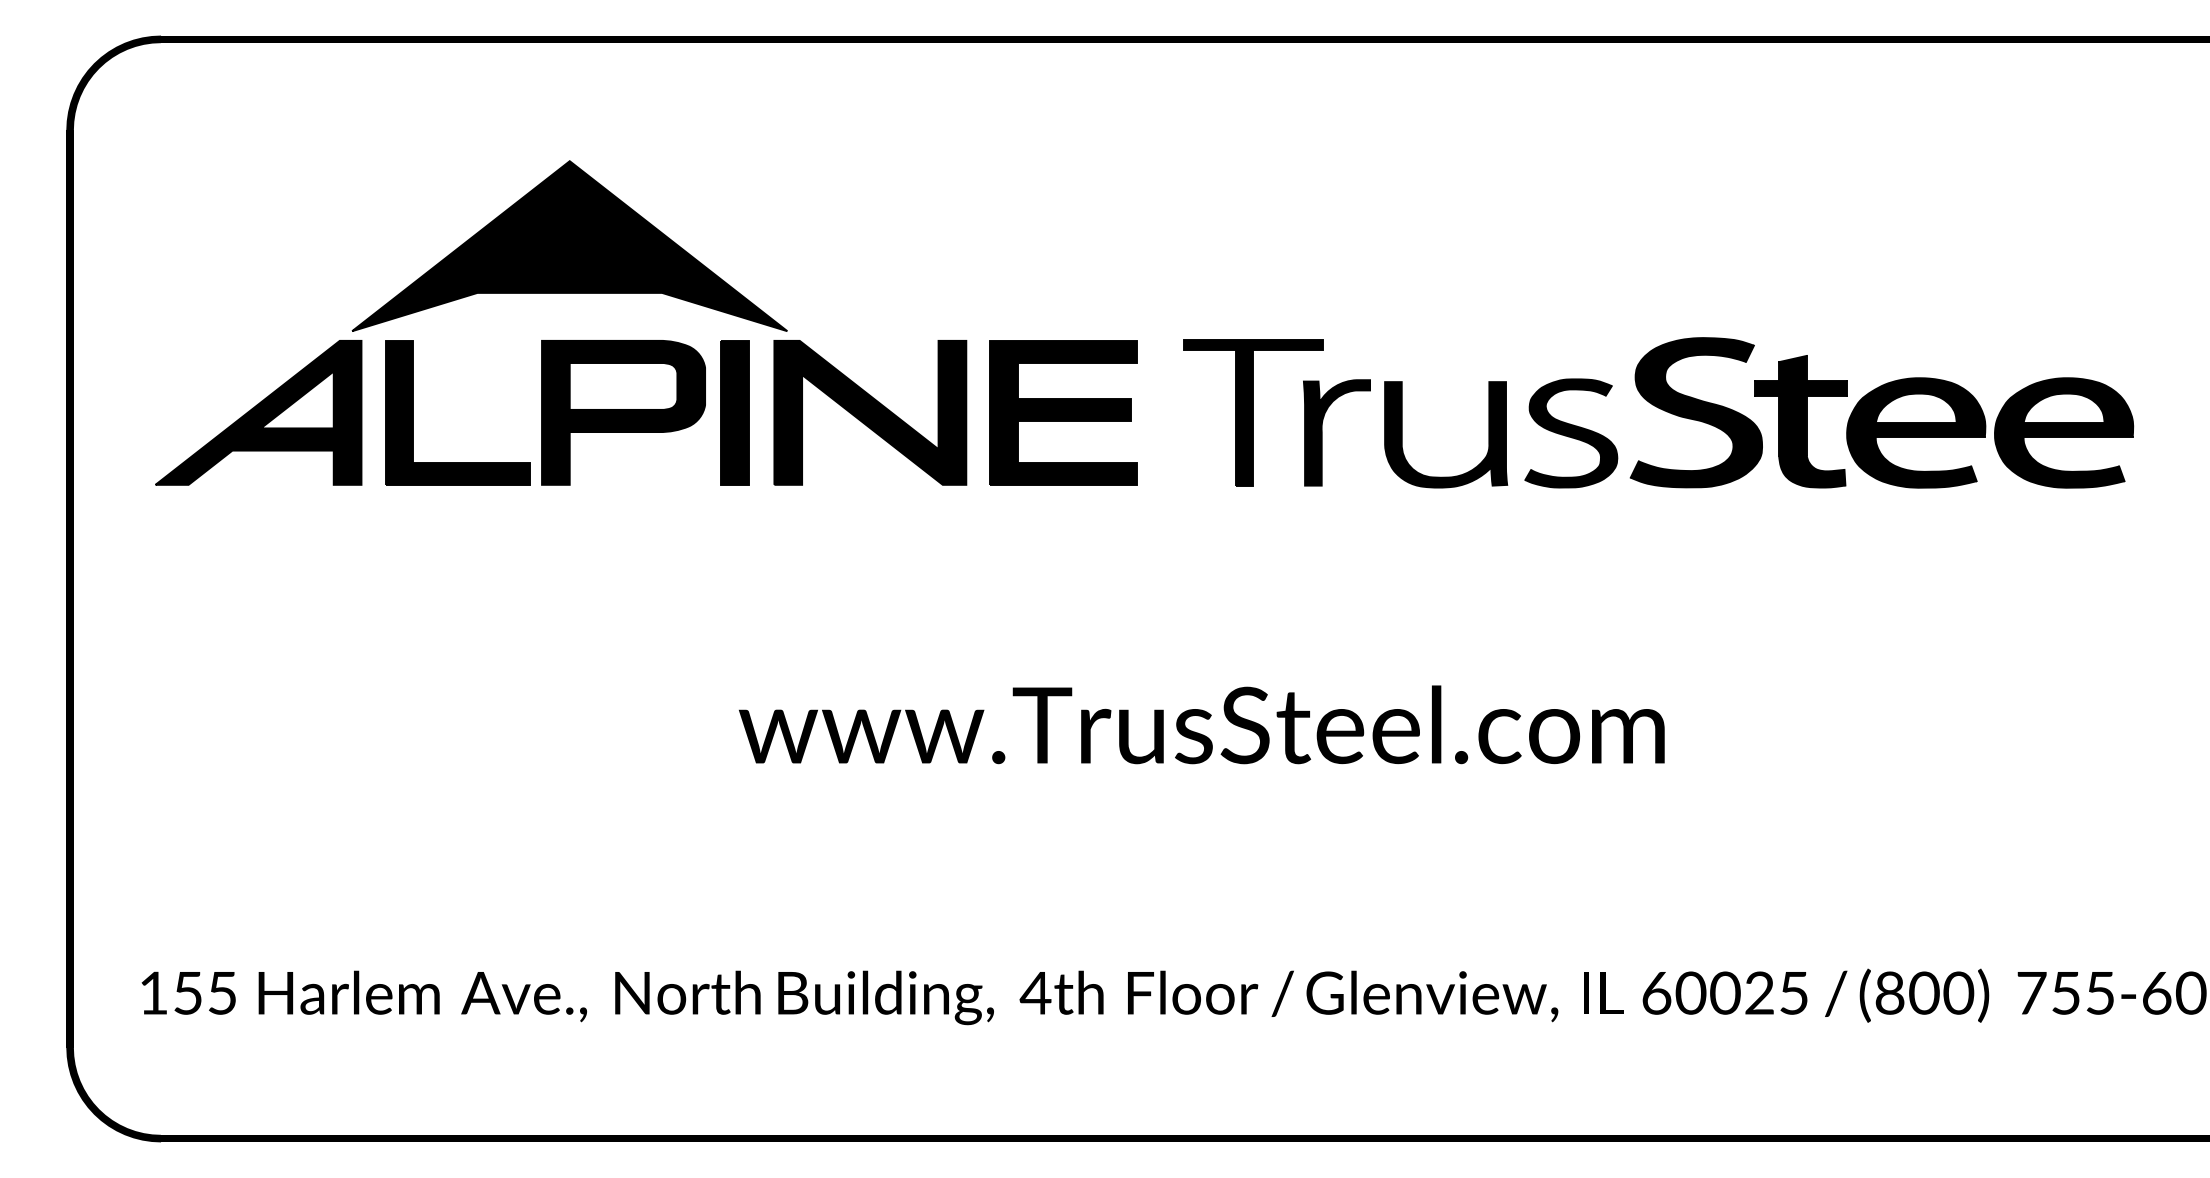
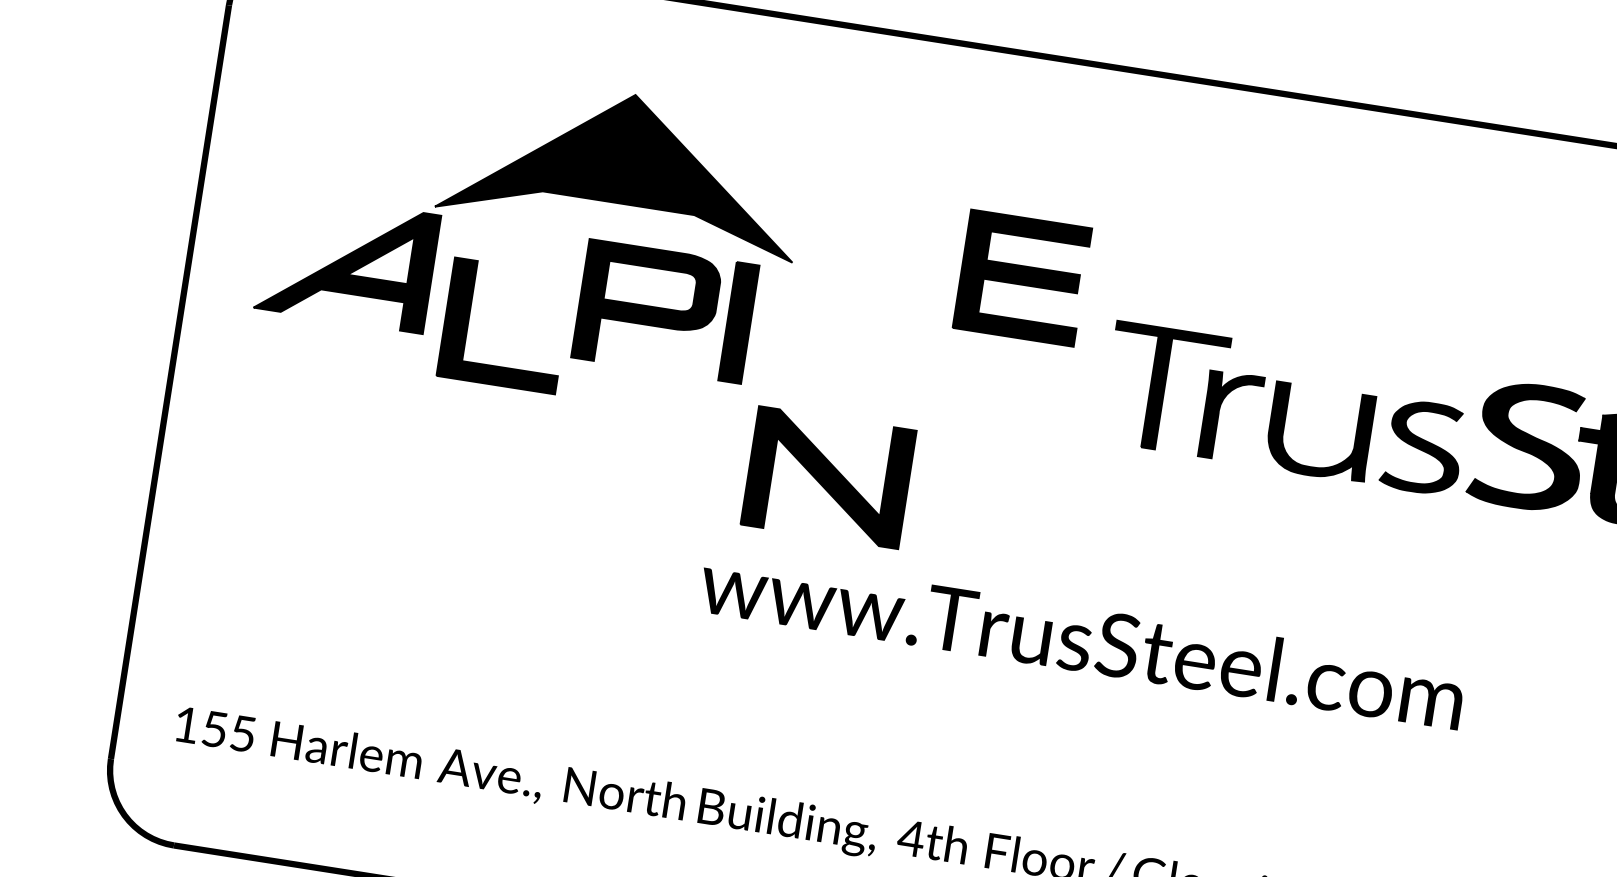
part: (413, 412) -> (468, 319), moved
part: (870, 412) -> (828, 477), moved
part: (1063, 412) -> (1022, 277), moved

